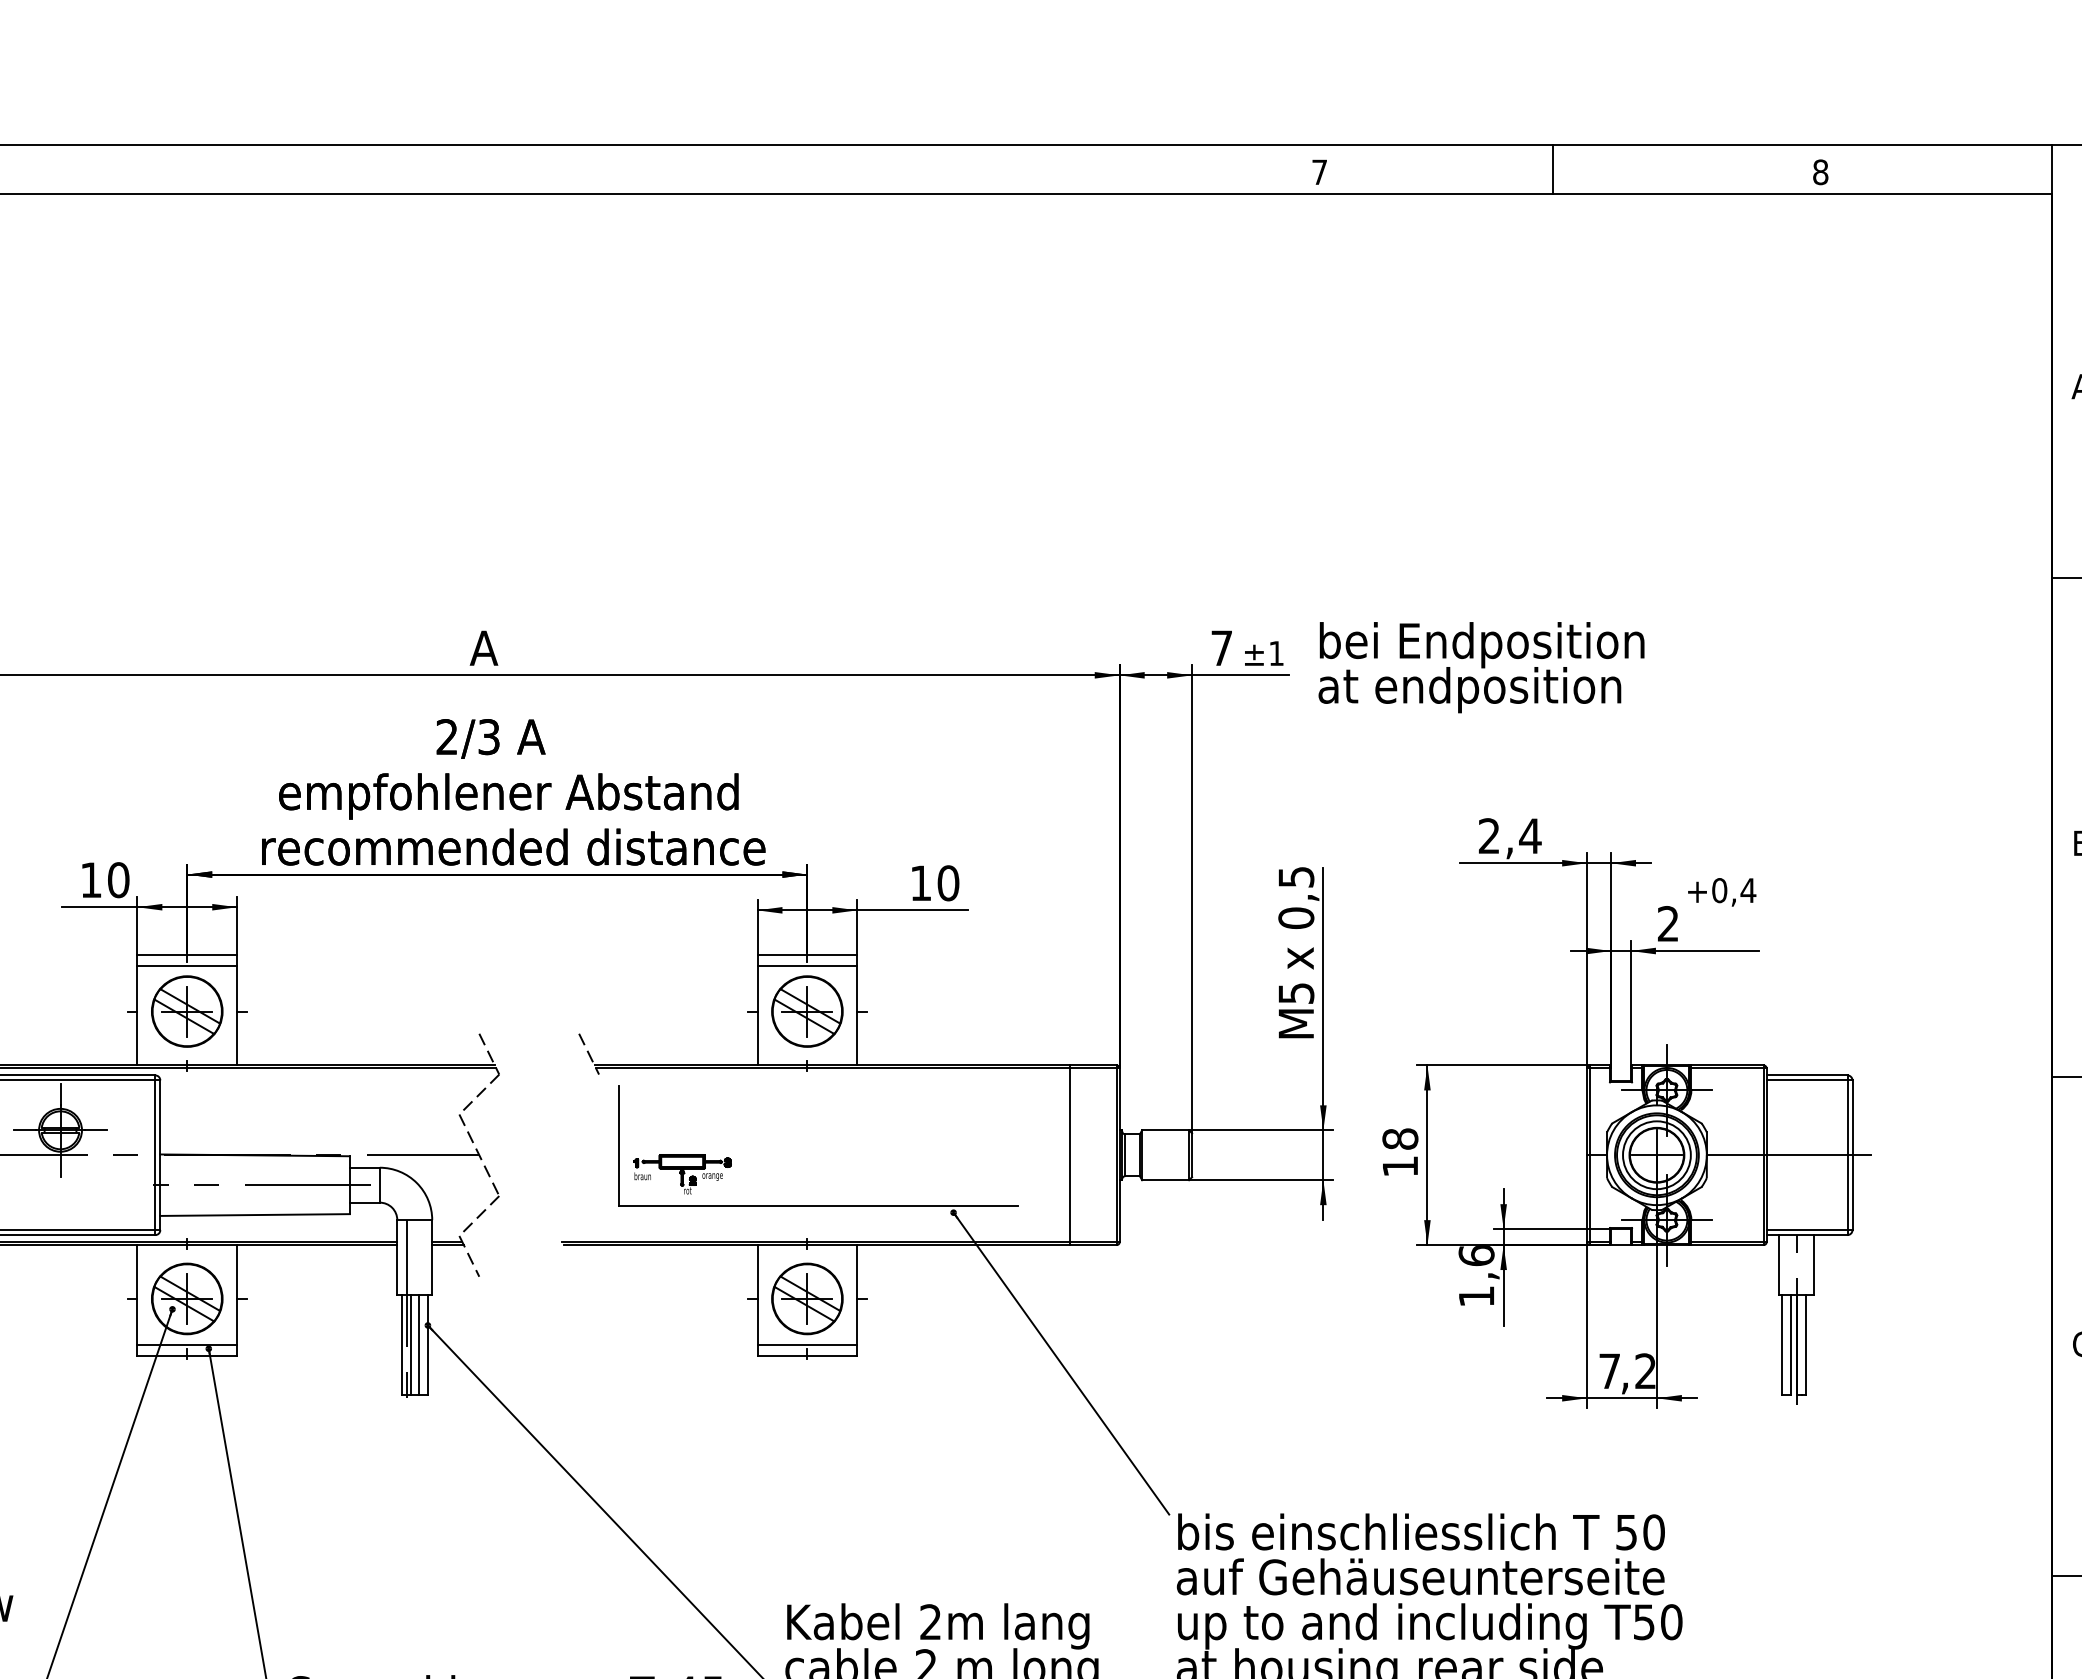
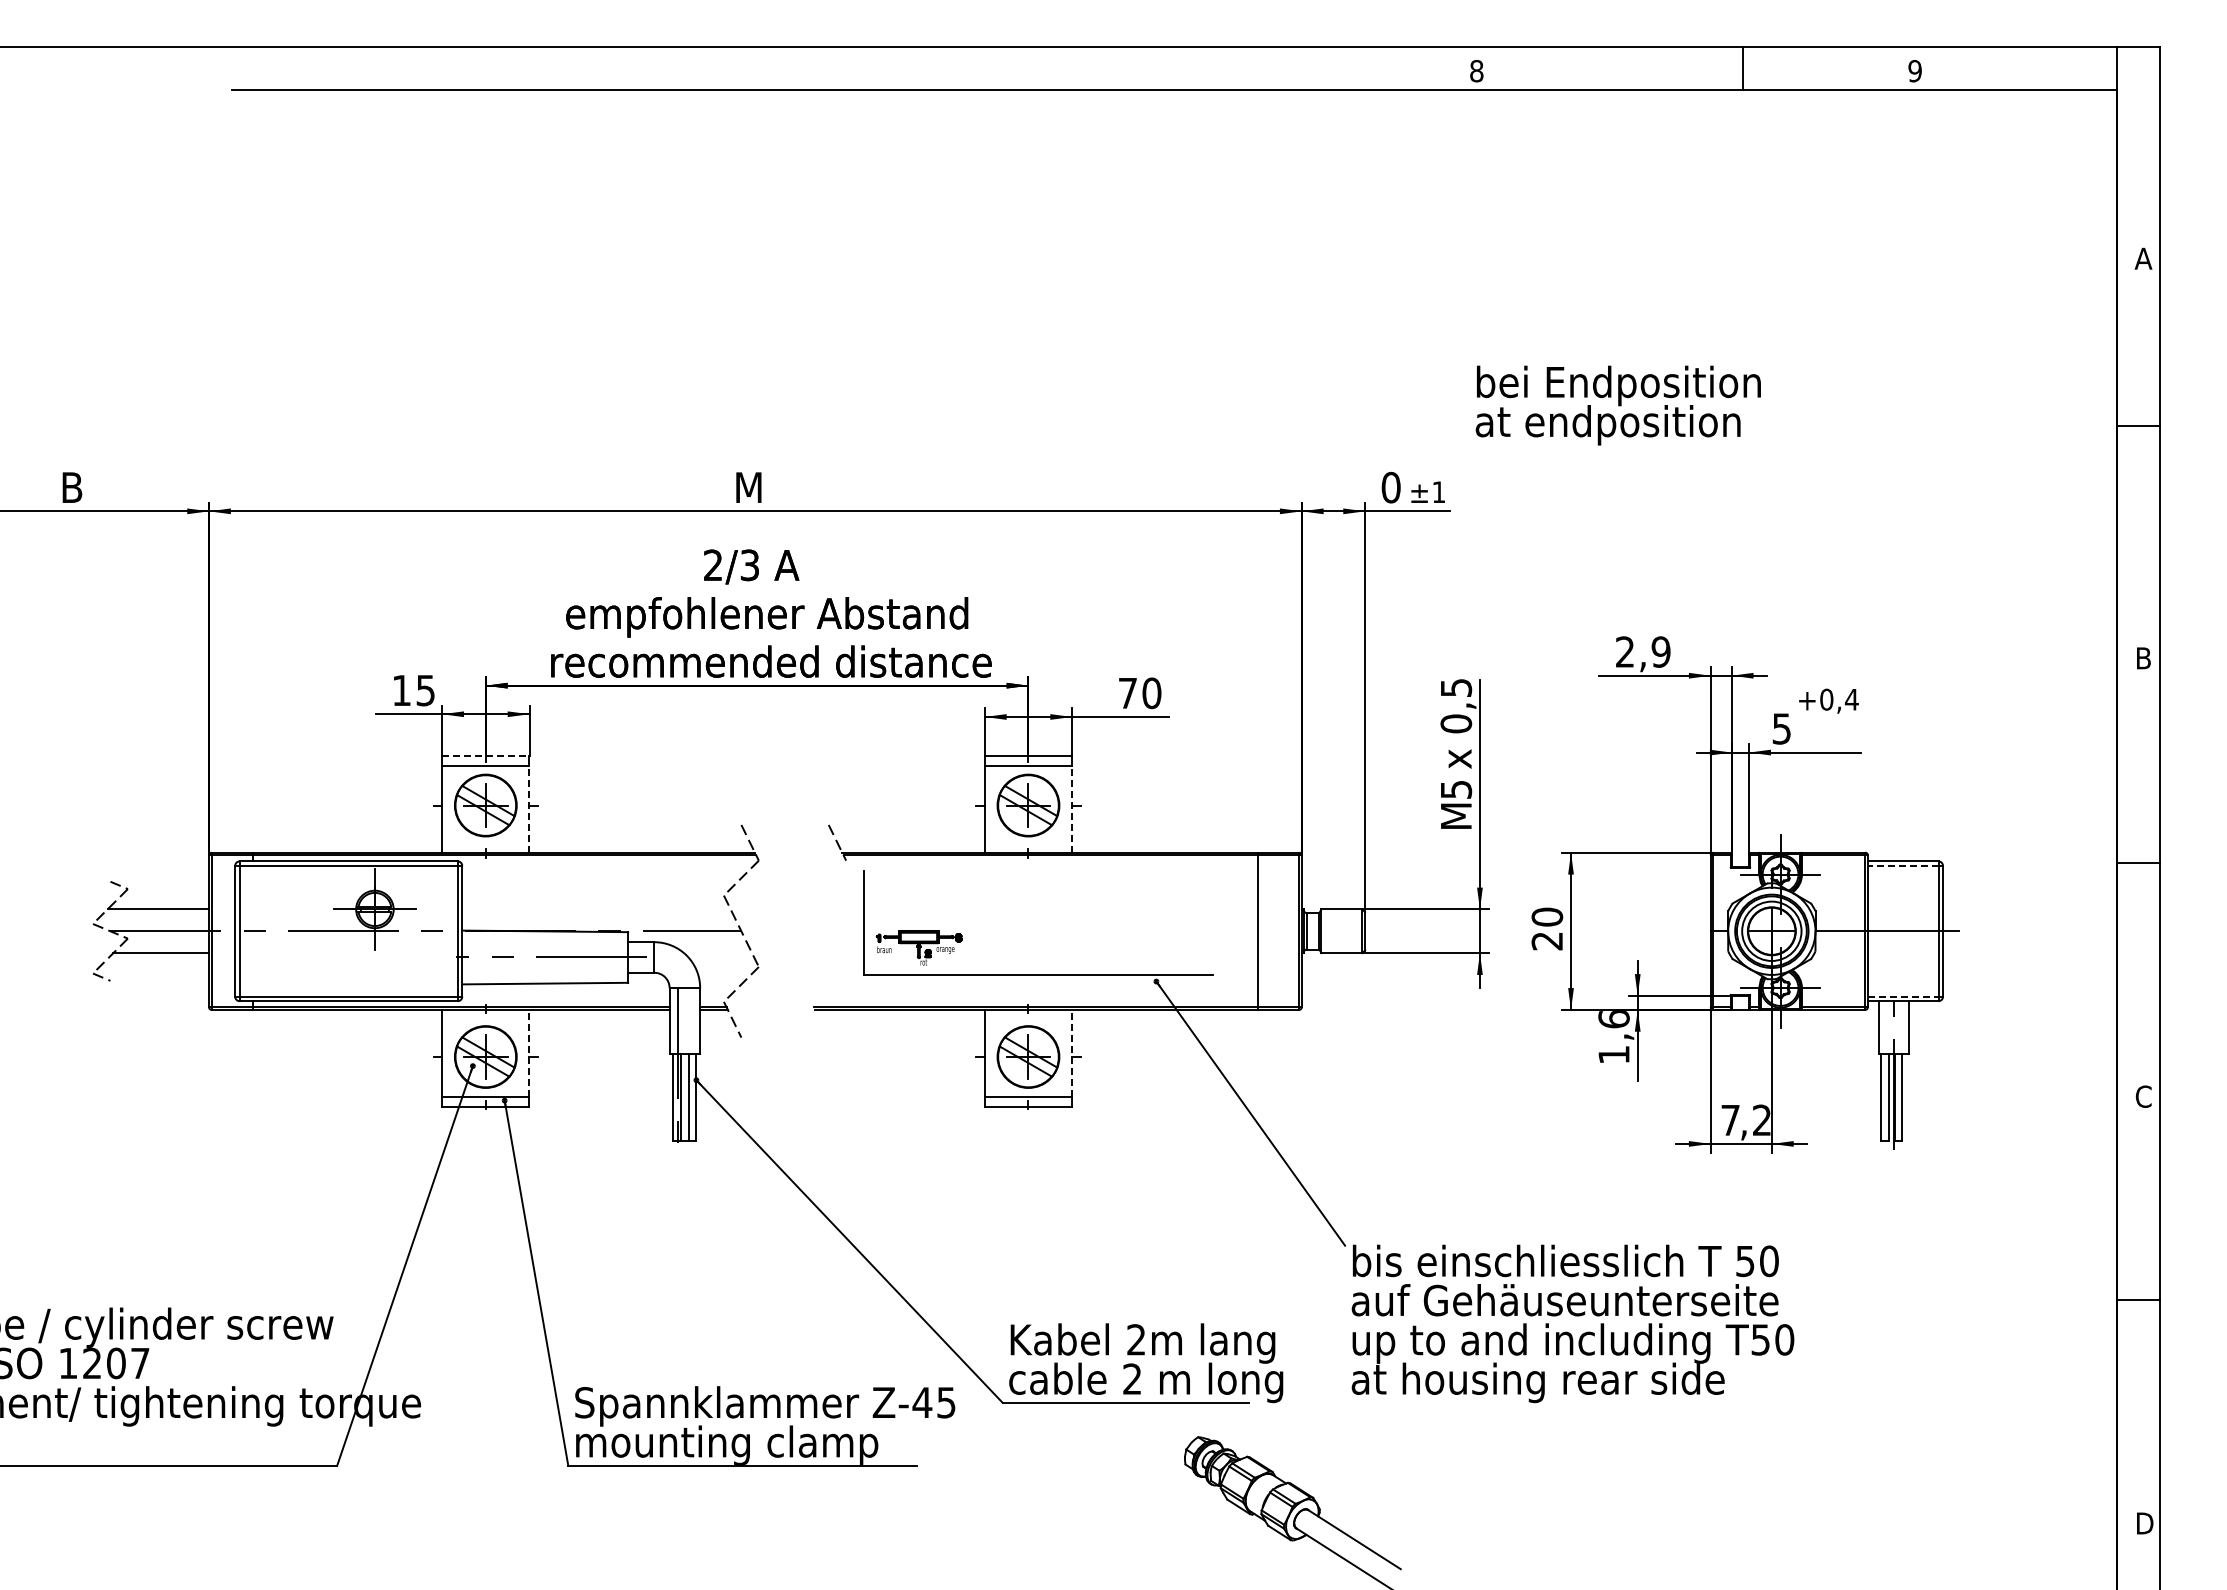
line: (1552, 169) -> (1742, 68), moved
text: (1319, 172) -> (1476, 71), 7 -> 8
text: (1819, 172) -> (1914, 71), 8 -> 9
text: (486, 648) -> (747, 487), A -> M
text: (1221, 648) -> (1390, 487), 7 -> 0
text: (1480, 667) -> (1617, 405), moved
text: (1530, 835) -> (1661, 651), 2,4 -> 2,9
text: (118, 880) -> (425, 690), 10 -> 15
text: (920, 883) -> (1127, 693), 10 -> 70
text: (1667, 923) -> (1781, 728), 2 -> 5
line: (186, 954) -> (485, 755), solid -> dashed
line: (237, 1016) -> (529, 809), solid -> dashed
line: (857, 1016) -> (1072, 809), solid -> dashed
line: (1806, 1080) -> (1902, 865), solid -> dashed
text: (1399, 1152) -> (1546, 928), 18 -> 20
line: (1807, 1229) -> (1903, 996), solid -> dashed
line: (237, 1294) -> (529, 1053), solid -> dashed
line: (857, 1294) -> (1072, 1053), solid -> dashed

